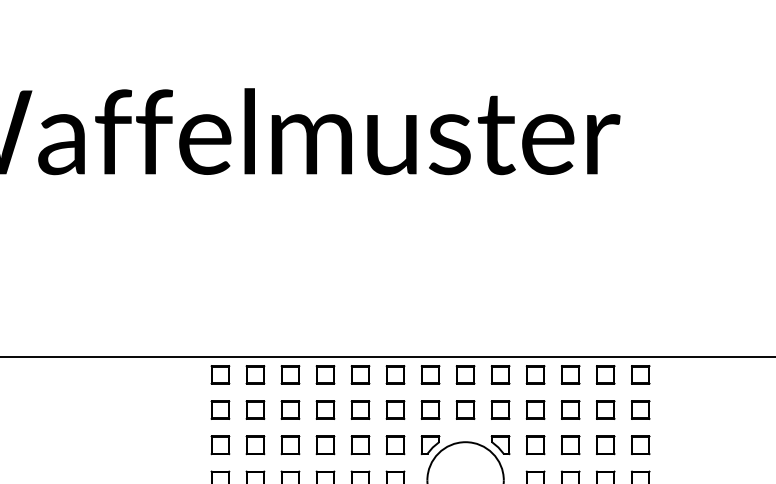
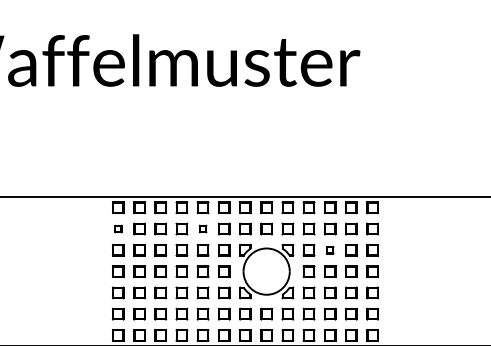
part: (220, 409) -> (118, 228), size x0.6
part: (359, 409) -> (202, 228), size x0.6
part: (569, 445) -> (329, 250), size x0.6

